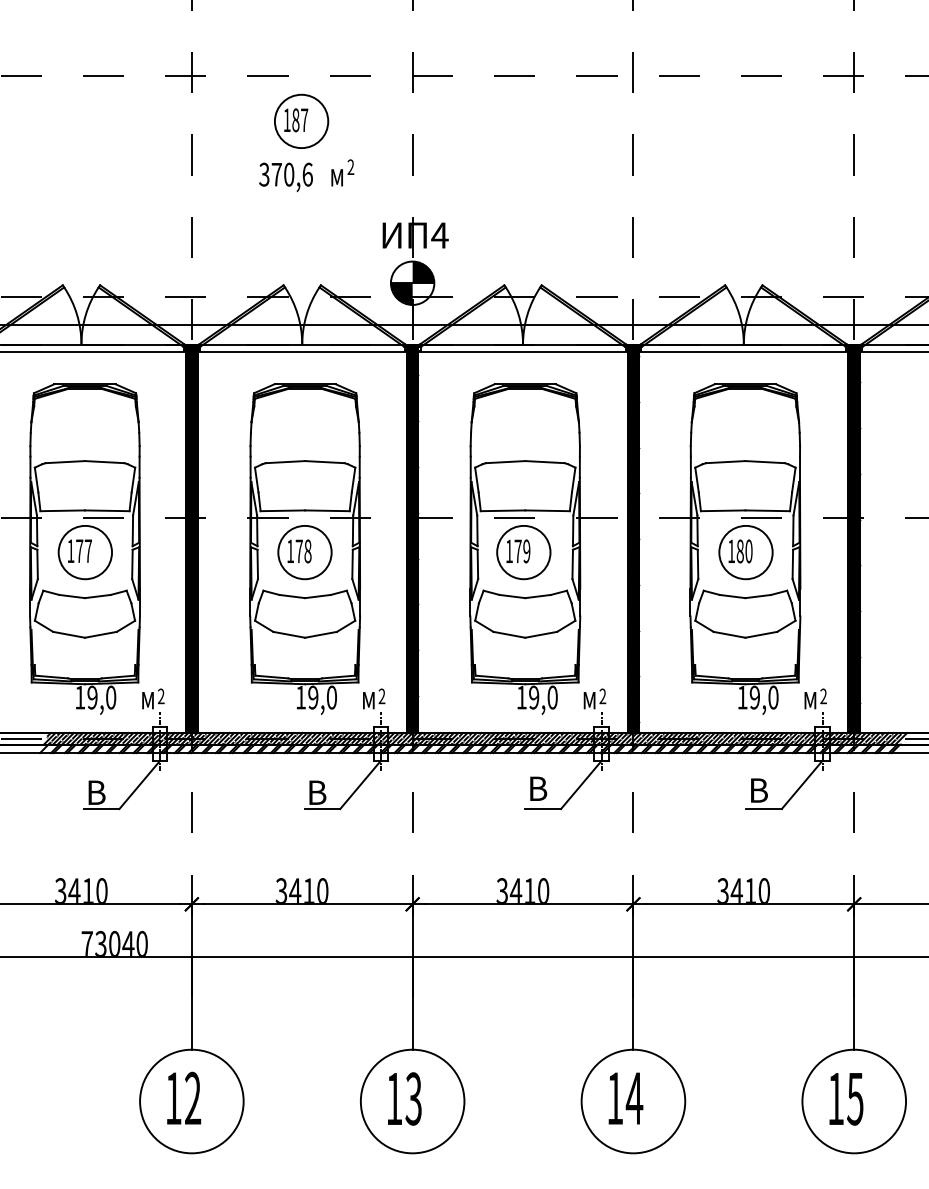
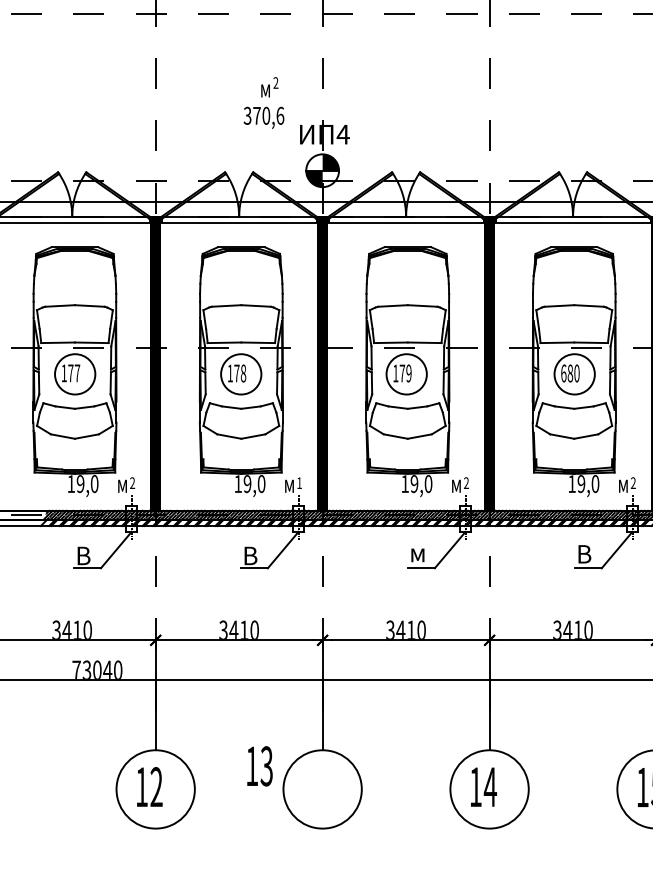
part: (301, 120) -> (238, 47), removed
text: (285, 177) -> (263, 118), moved
text: (731, 551) -> (563, 373), 180 -> 680
text: (381, 695) -> (299, 482), 2 -> 1
text: (538, 788) -> (417, 552), В -> м
text: (404, 1098) -> (259, 765), moved

